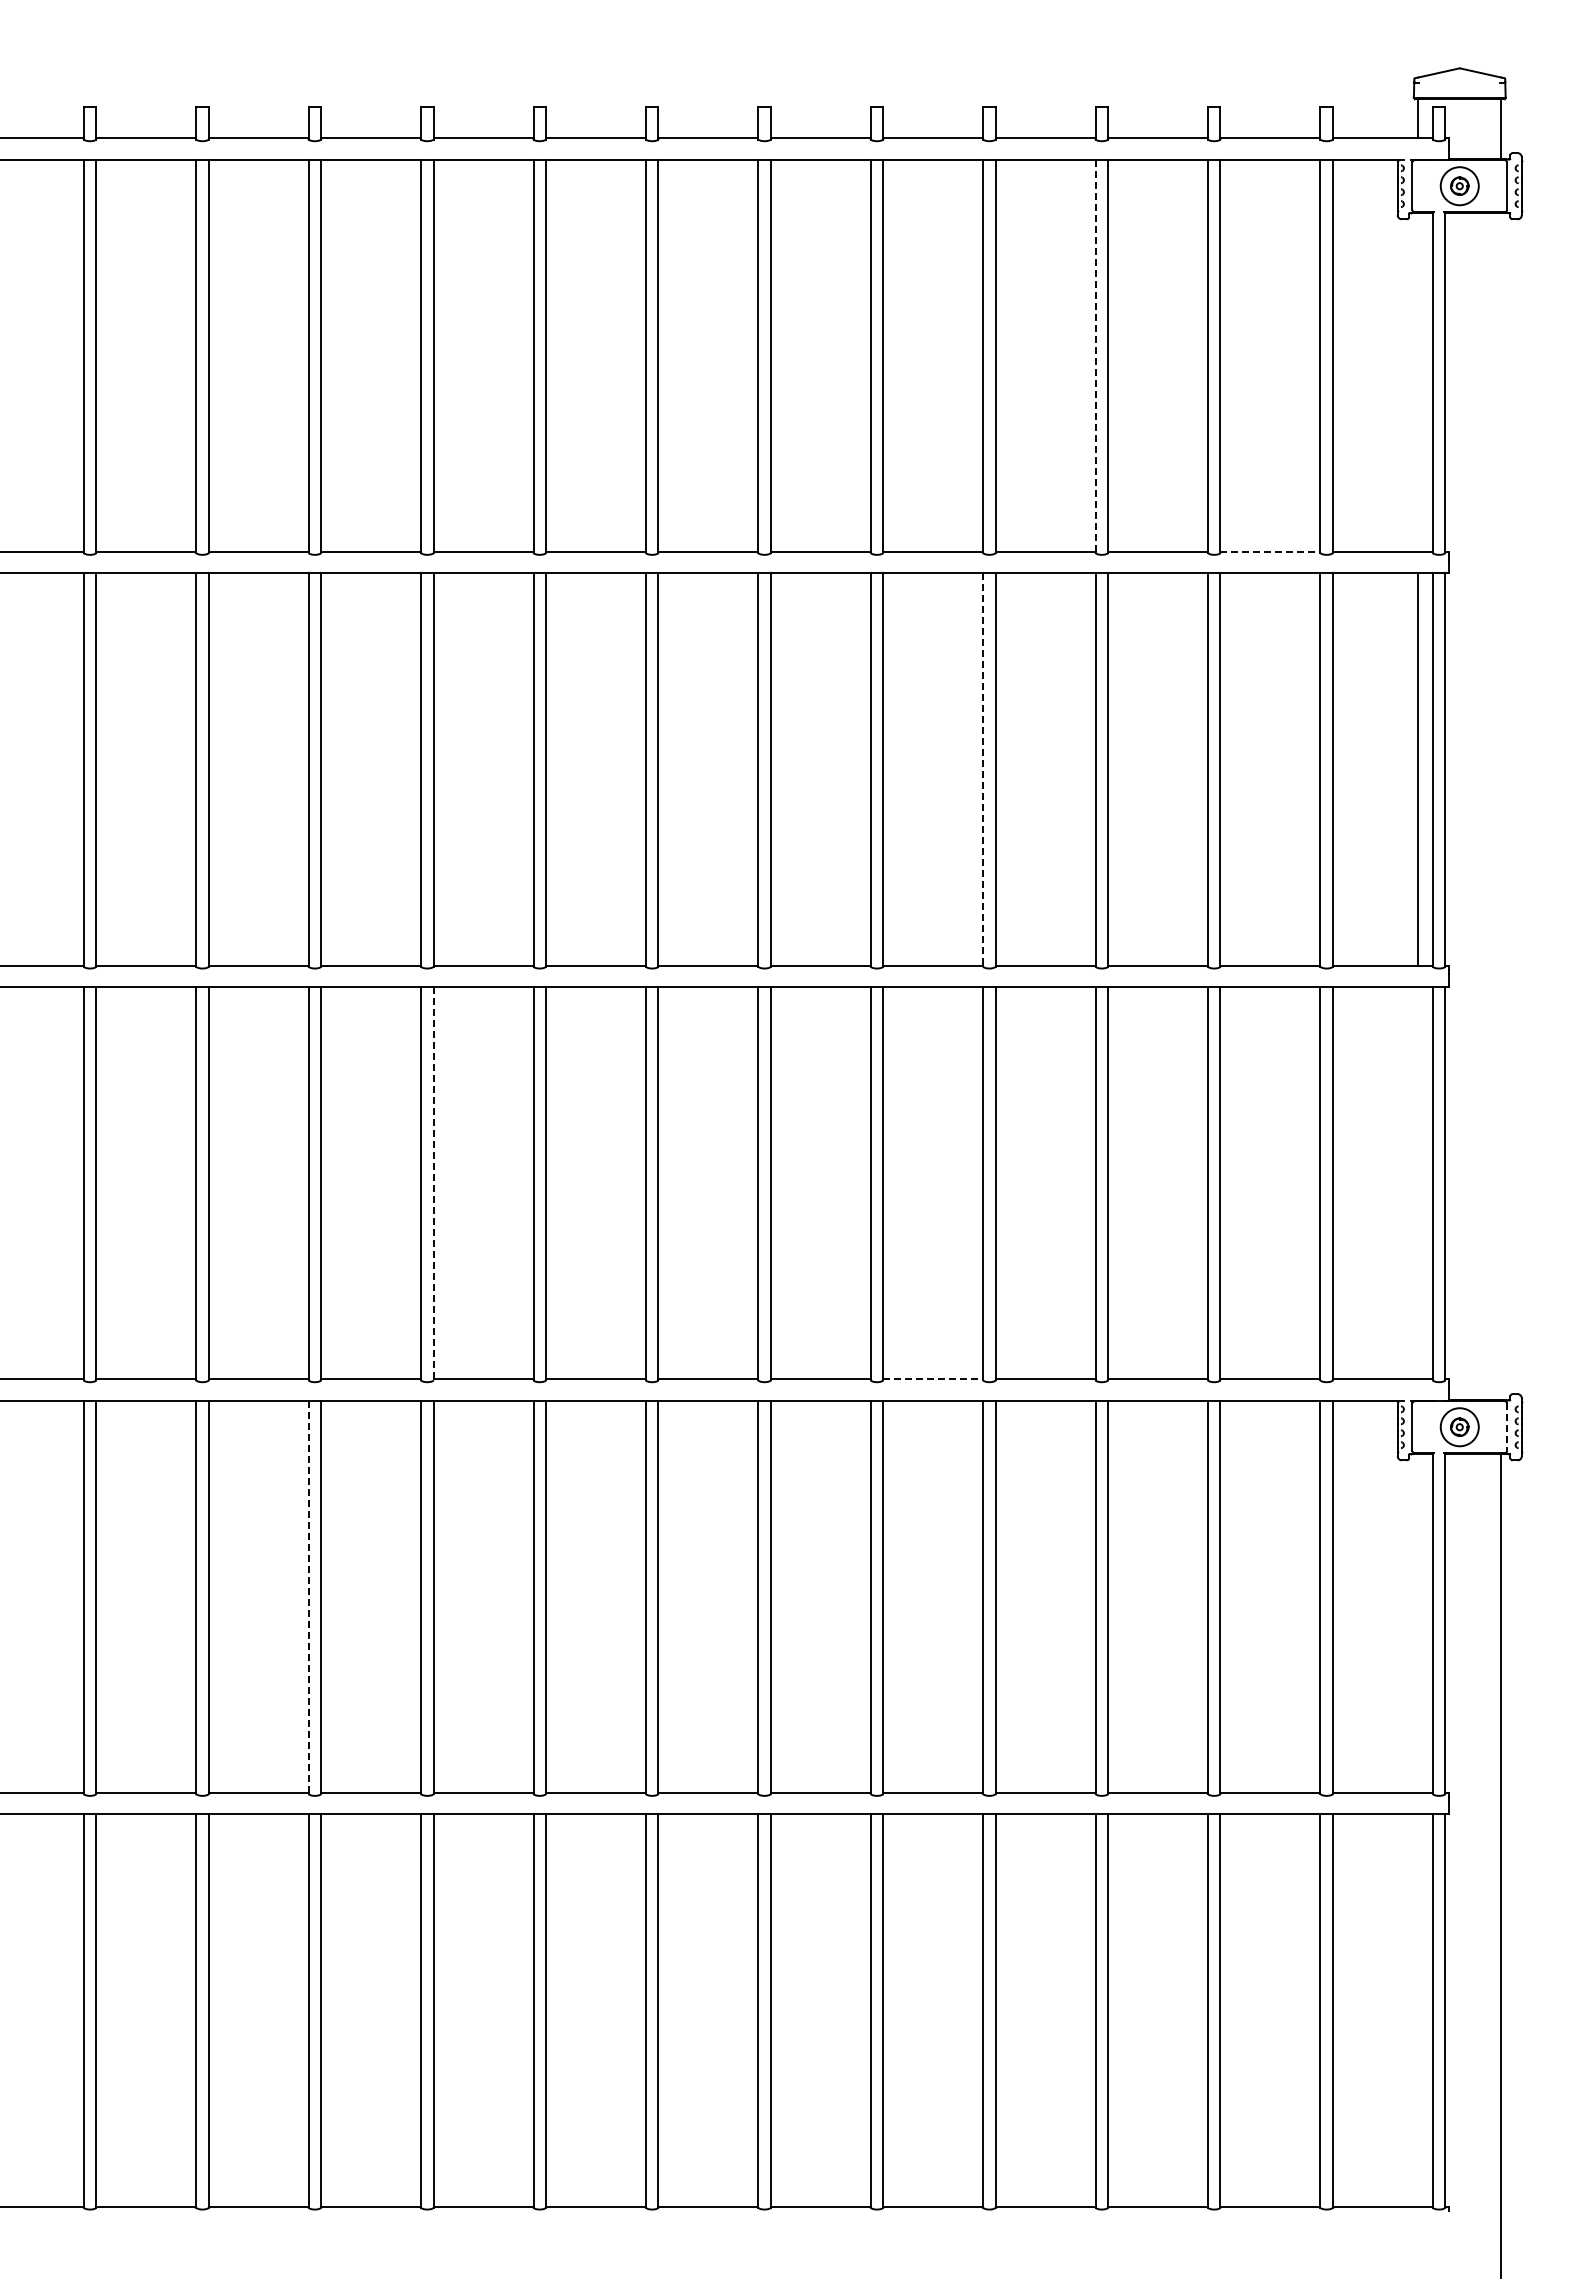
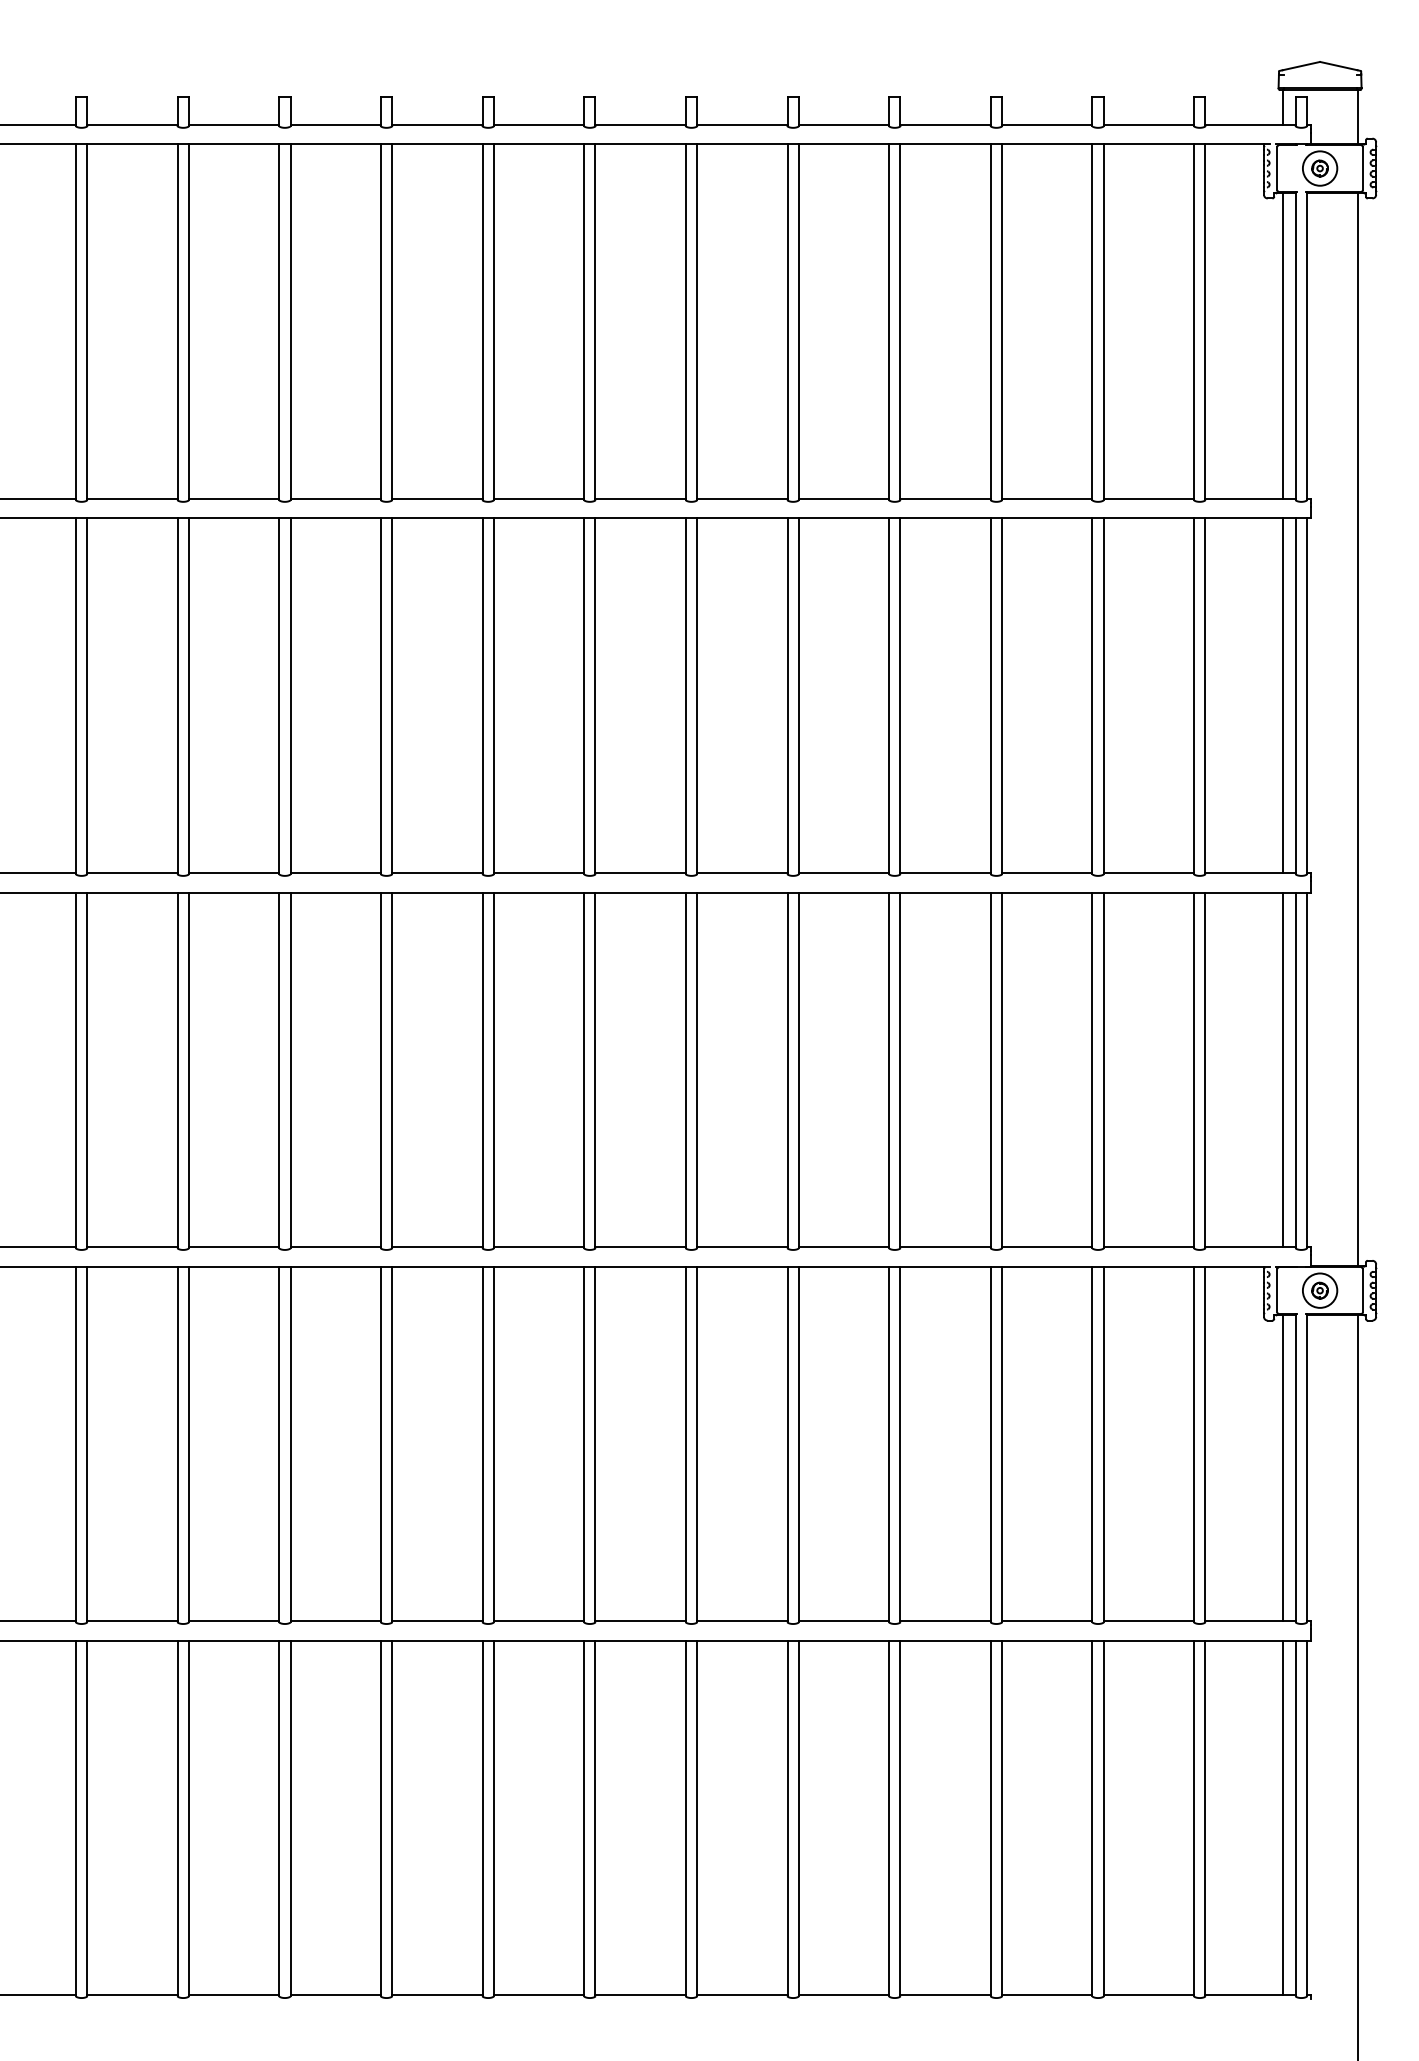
line: (1095, 356) -> (990, 322), dashed -> solid
line: (1418, 382) -> (1282, 346), added
line: (1270, 551) -> (1148, 498), dashed -> solid
line: (983, 769) -> (889, 695), dashed -> solid
line: (1501, 806) -> (1357, 729), added
line: (1418, 1182) -> (1282, 1069), added
line: (433, 1183) -> (392, 1070), dashed -> solid
line: (933, 1379) -> (844, 1247), dashed -> solid
line: (1507, 1427) -> (1363, 1290), dashed -> solid
line: (308, 1597) -> (279, 1444), dashed -> solid
line: (1418, 1623) -> (1282, 1468), added
line: (1418, 2010) -> (1282, 1818), added

